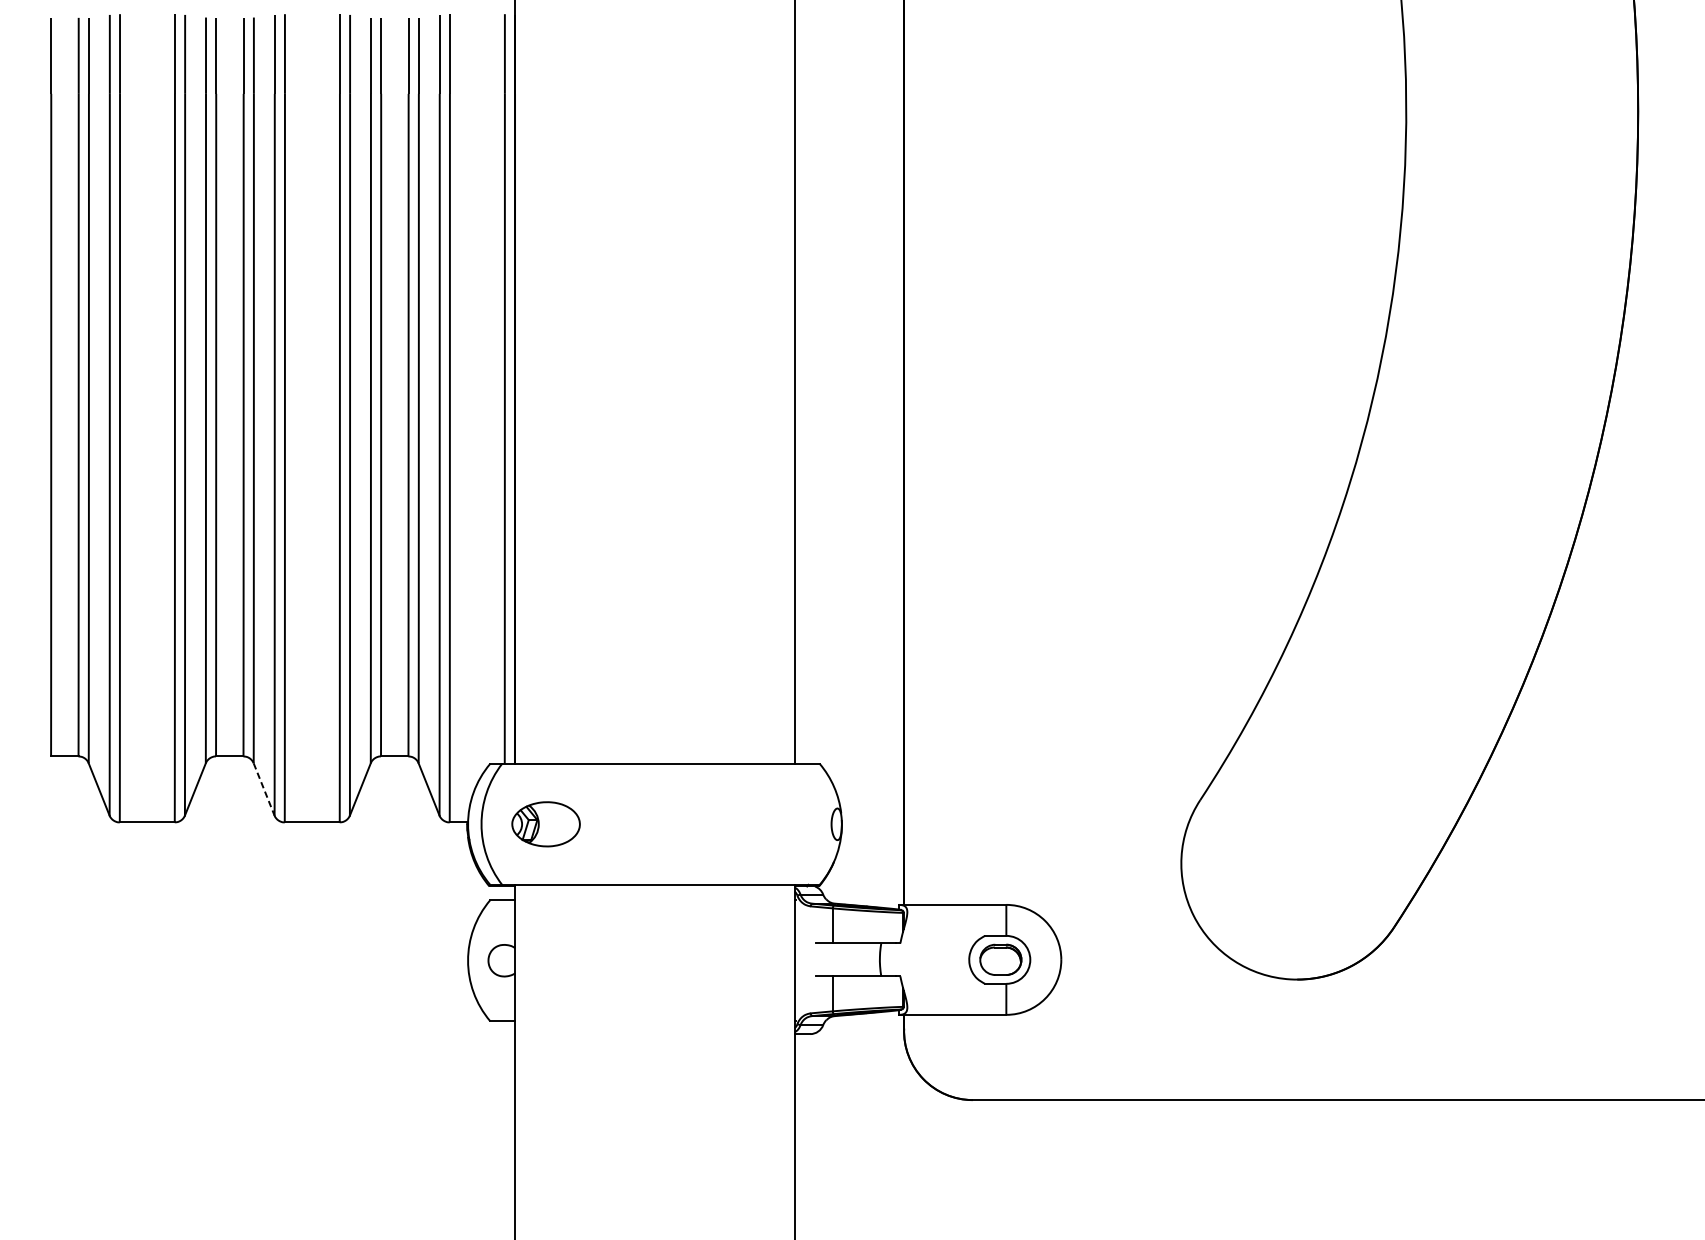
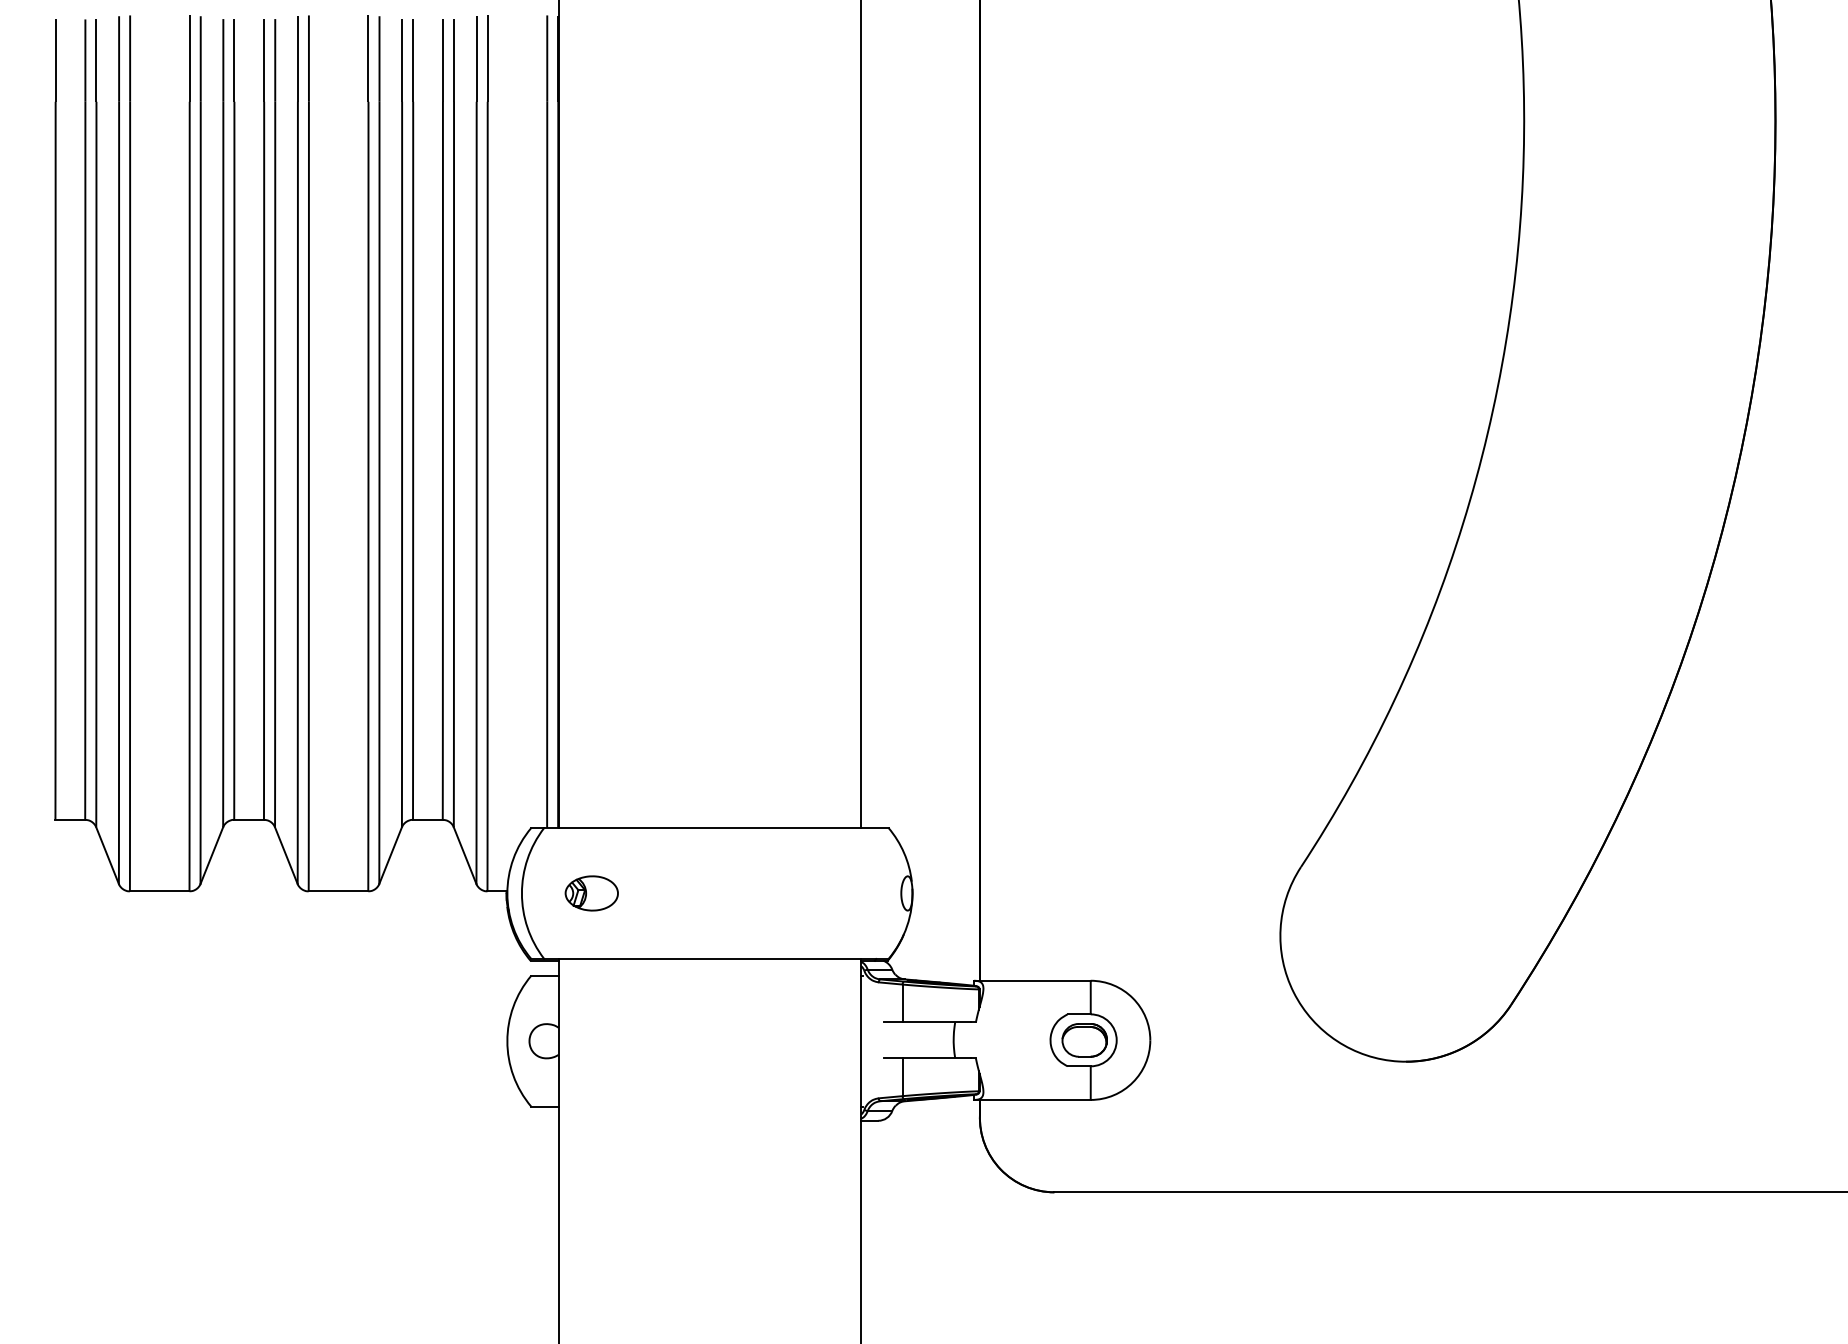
line: (264, 789) -> (286, 855), dashed -> solid
part: (545, 824) -> (591, 893), size x0.71

